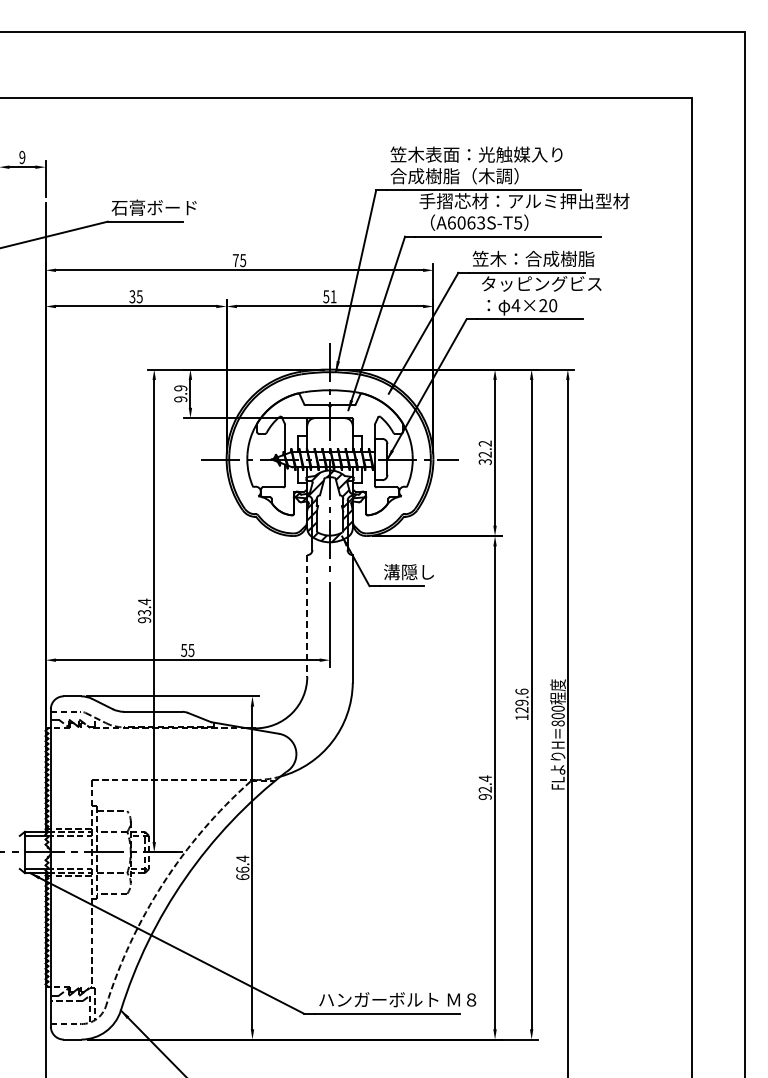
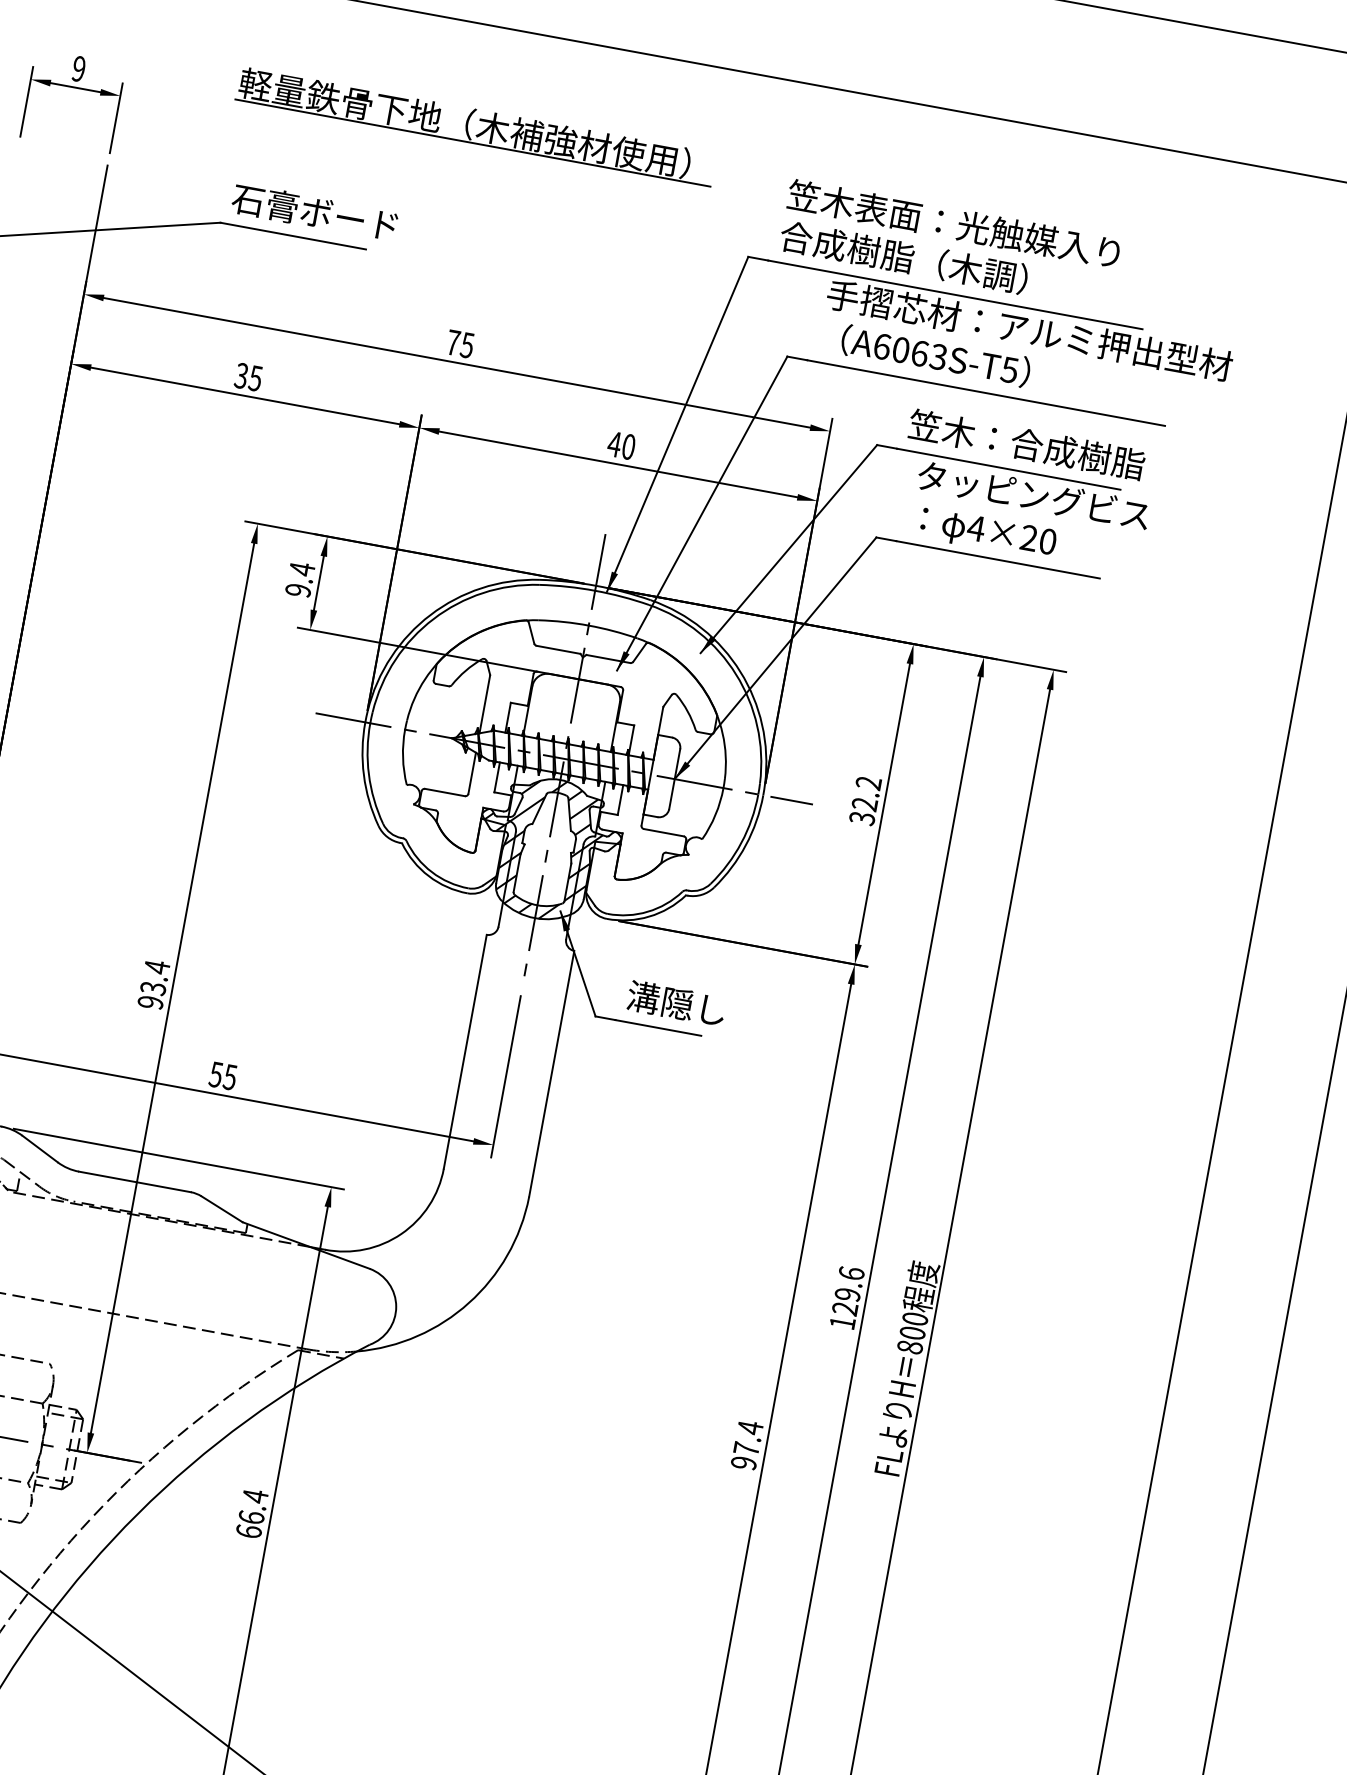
part: (227, 149) -> (476, 126), added
text: (329, 296) -> (620, 444), 51 -> 40
text: (180, 388) -> (301, 569), 9.9 -> 9.4
line: (307, 615) -> (465, 1051), dashed -> solid
text: (484, 789) -> (744, 1448), 92.4 -> 97.4

